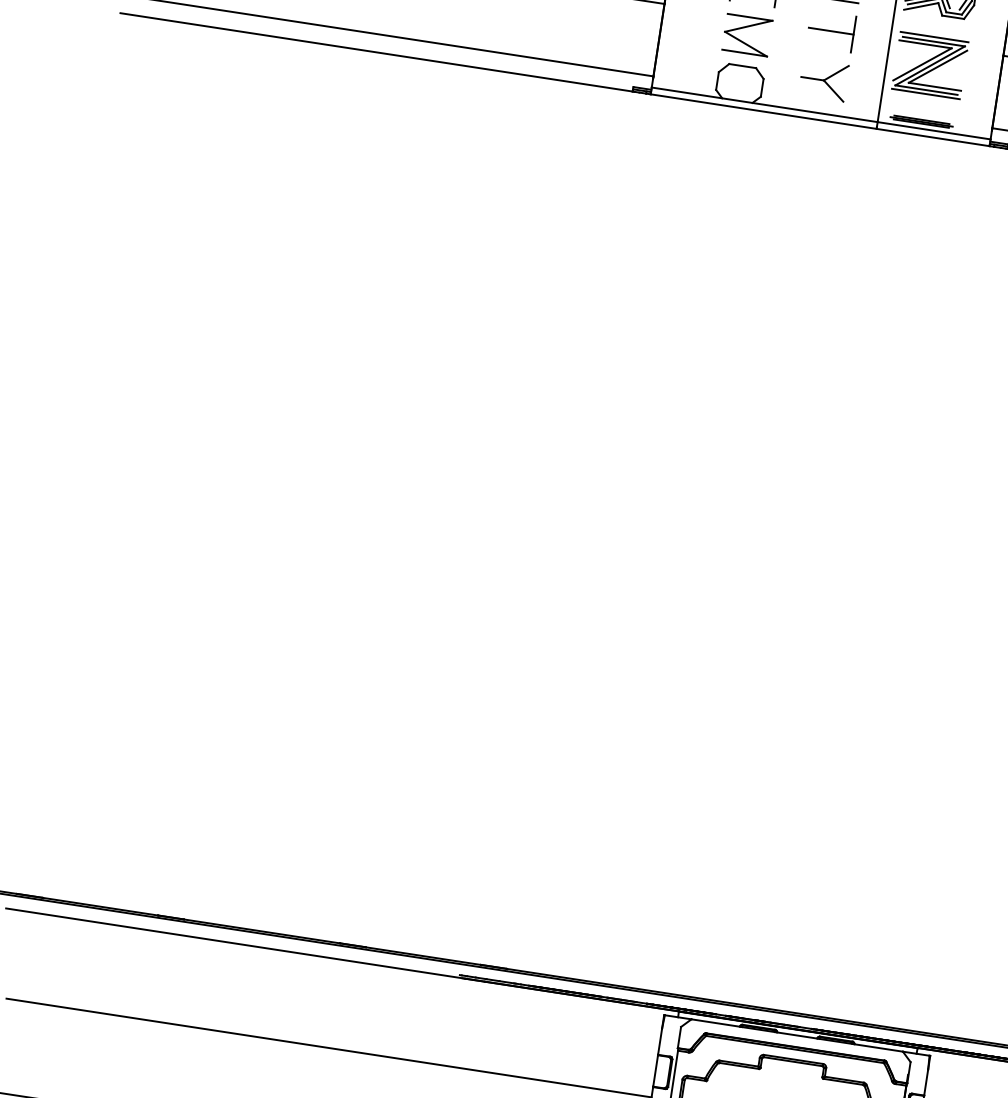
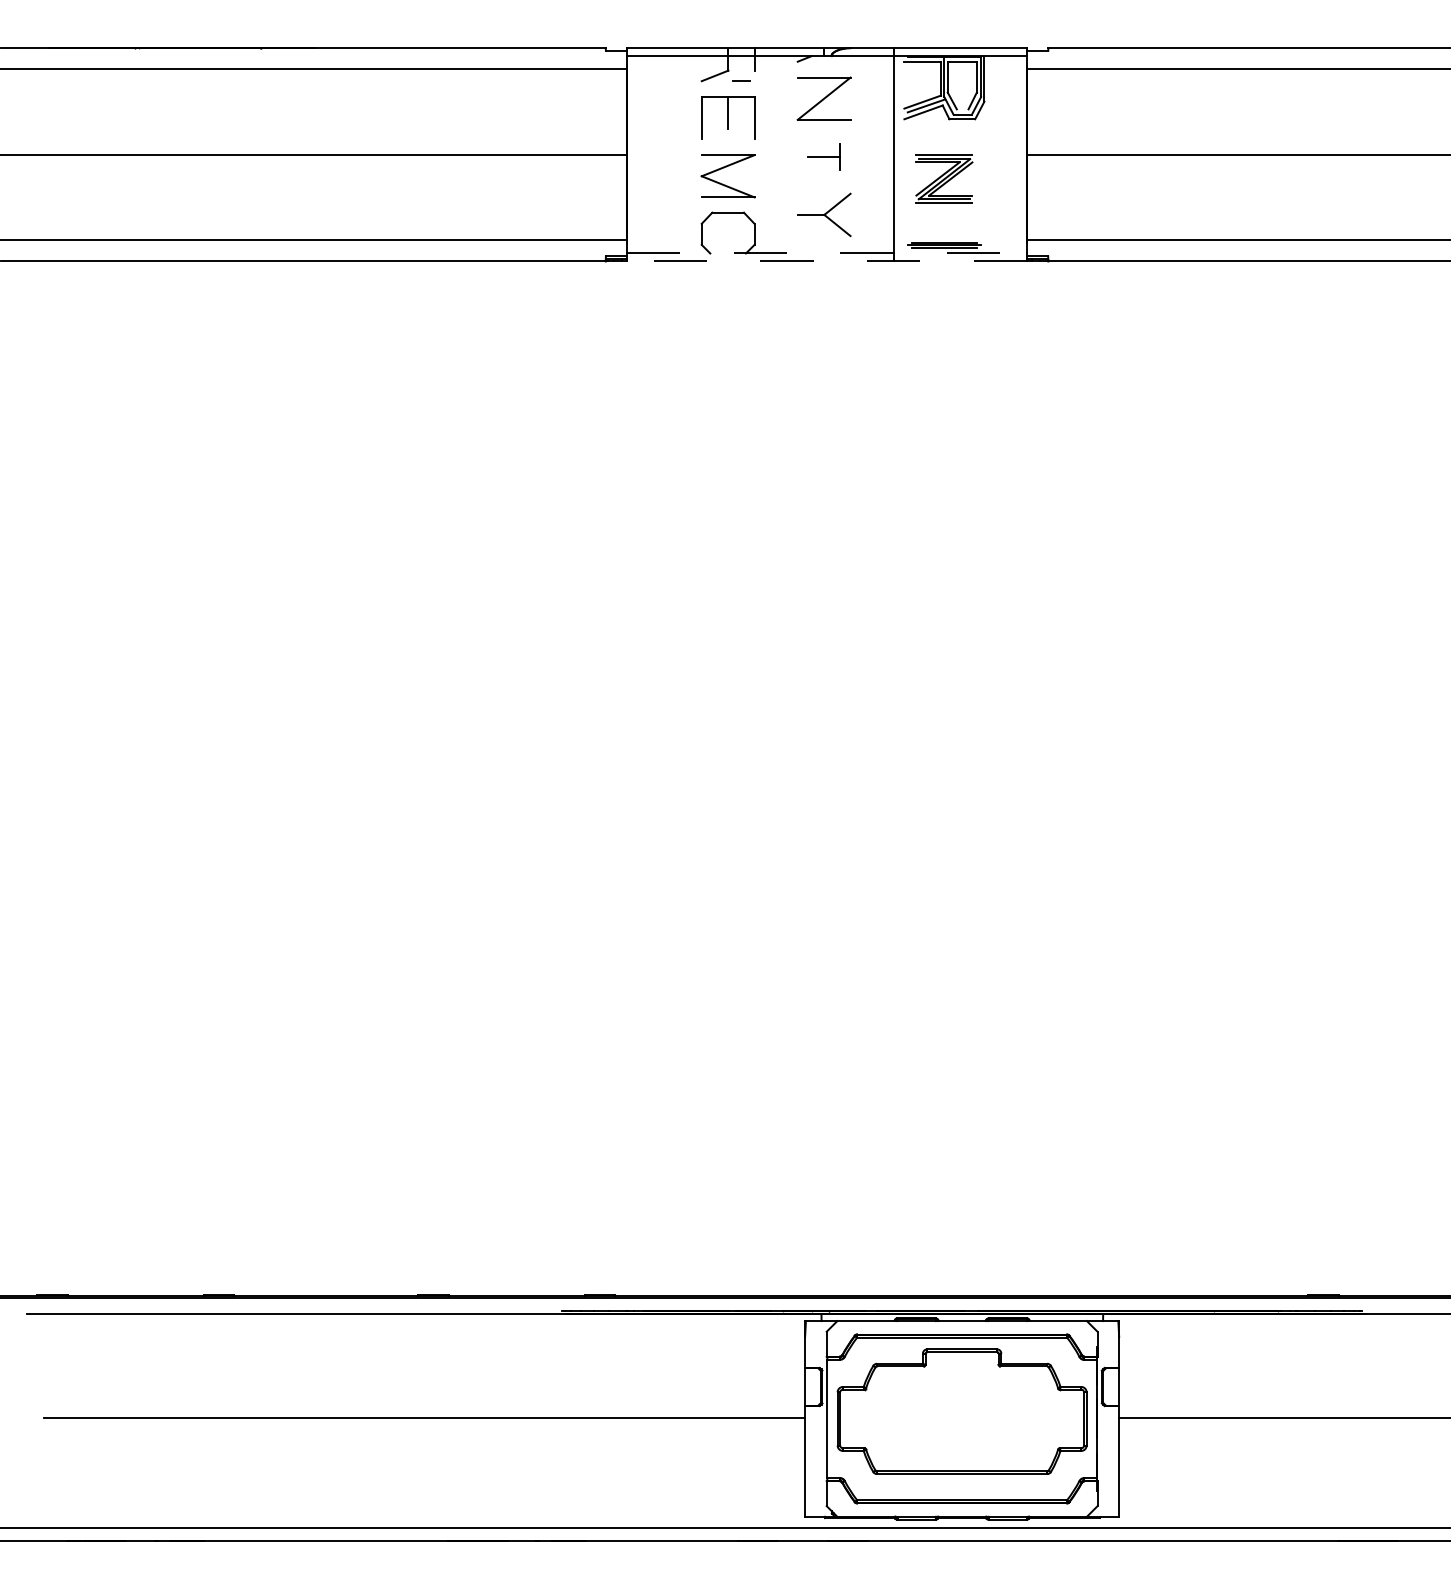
part: (831, 30) -> (824, 156), size x0.6
part: (930, 65) -> (944, 178), size x0.7
line: (821, 113) -> (827, 253), solid -> dashed
line: (820, 120) -> (827, 261), solid -> dashed

